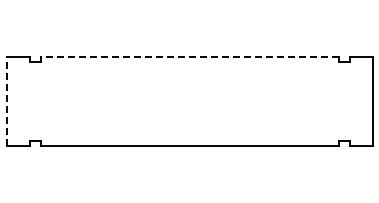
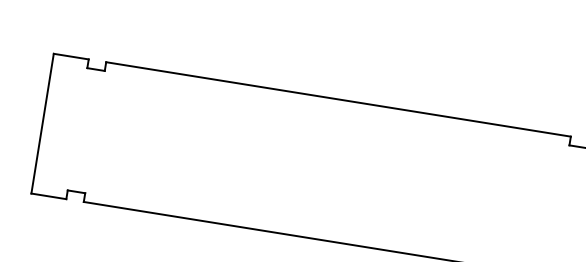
line: (189, 56) -> (337, 99), dashed -> solid
line: (7, 101) -> (43, 123), dashed -> solid

